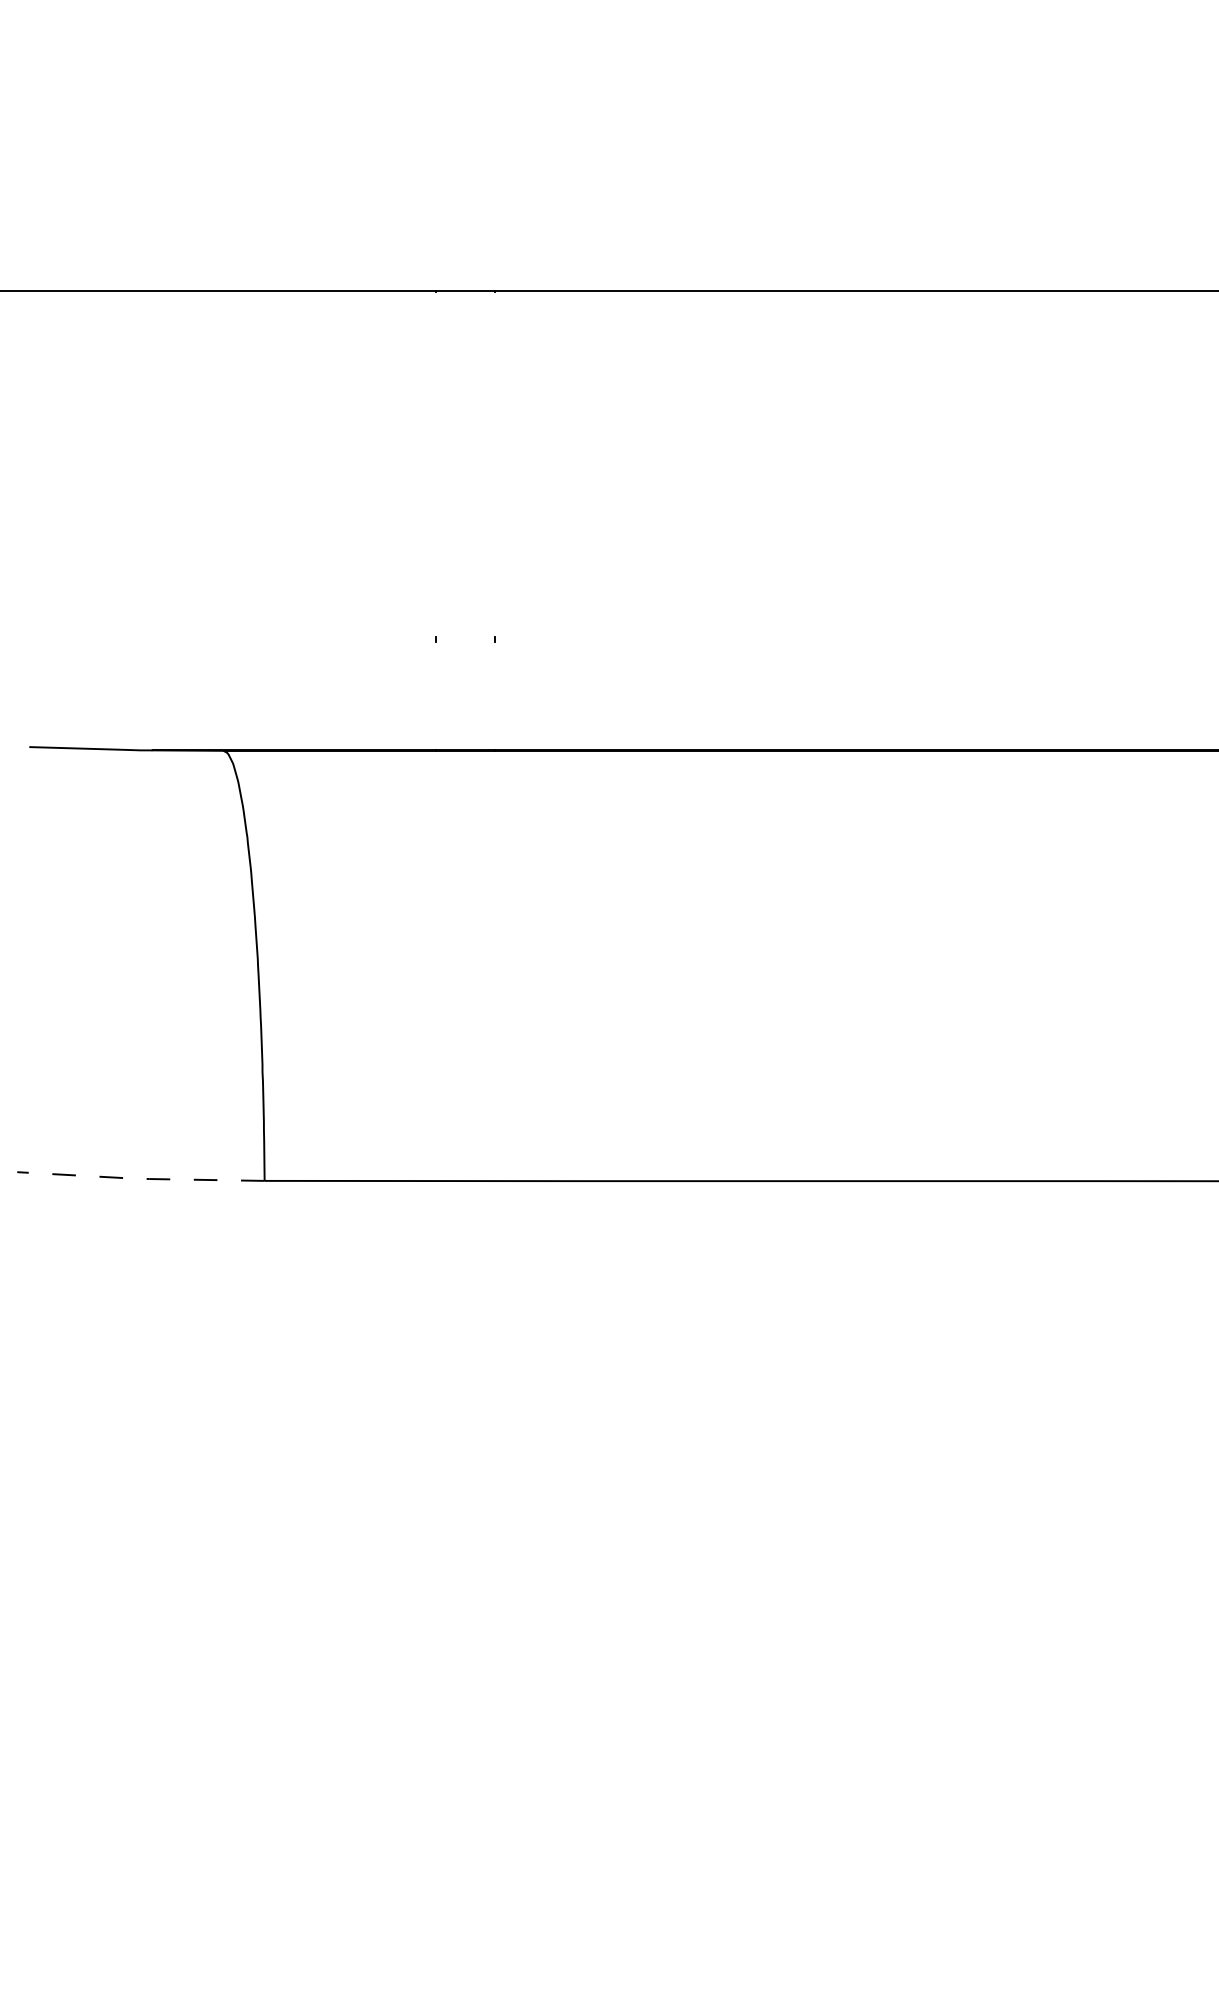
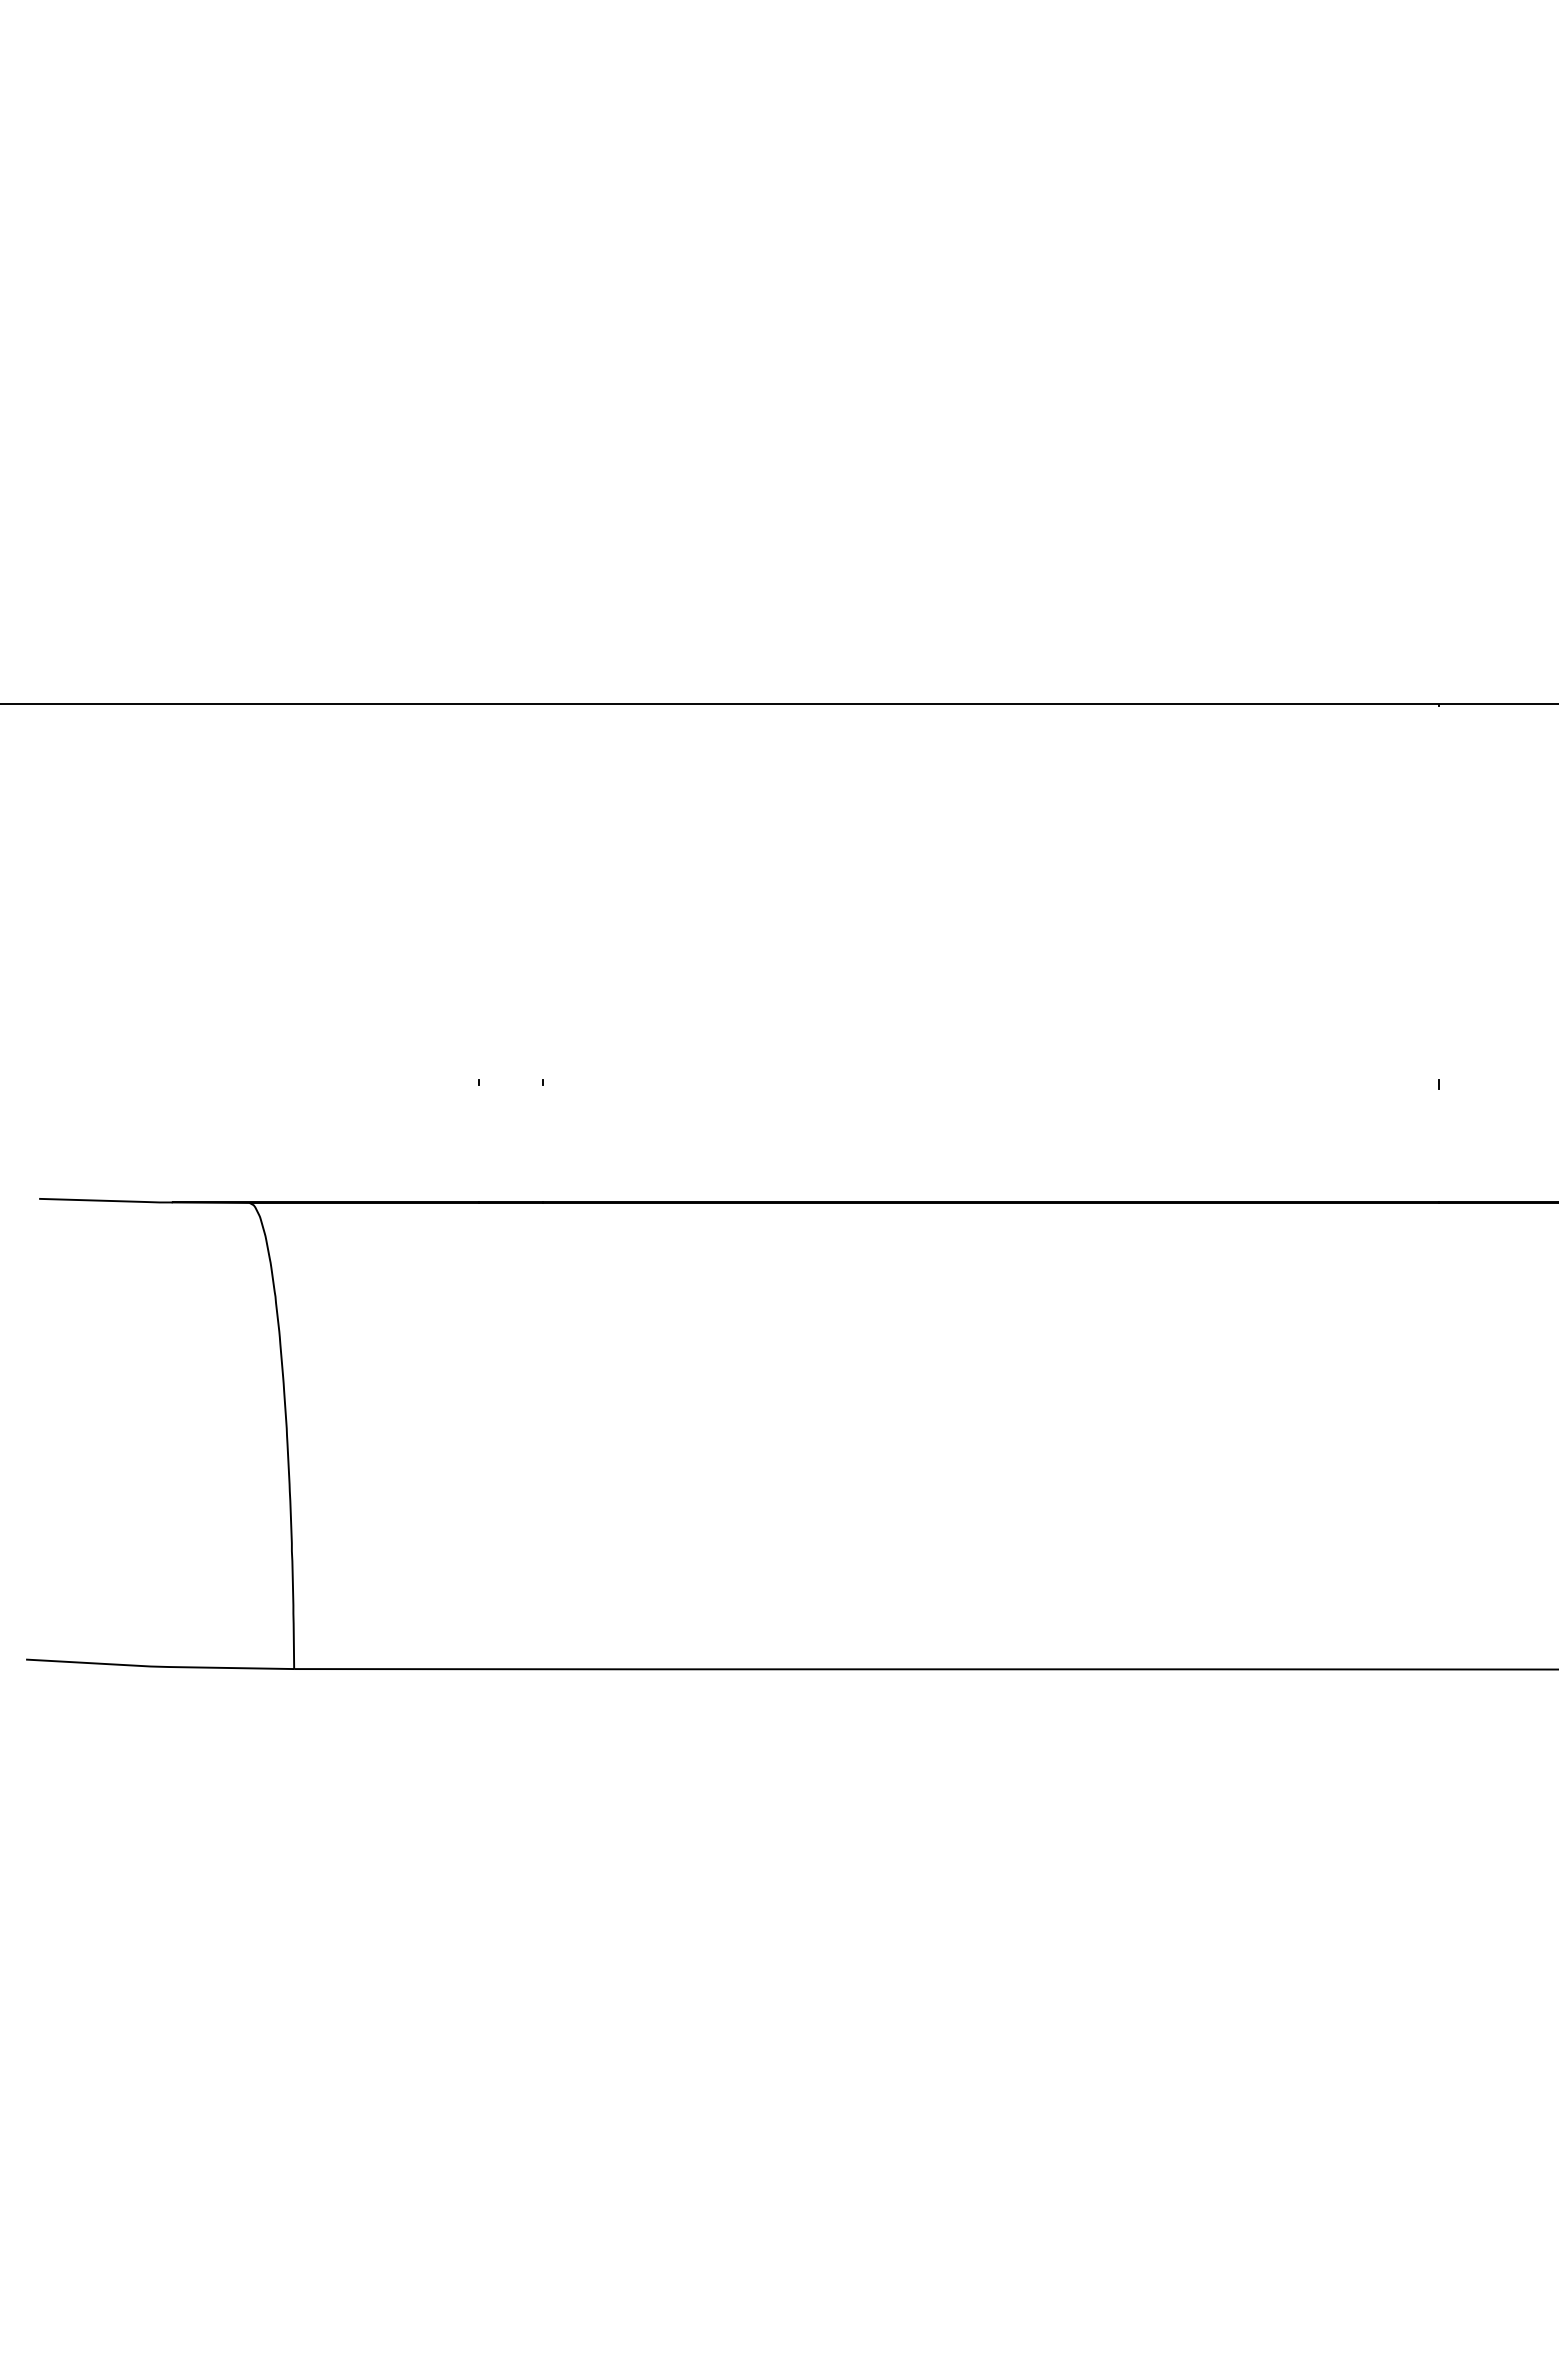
line: (141, 1178) -> (160, 1666), dashed -> solid

